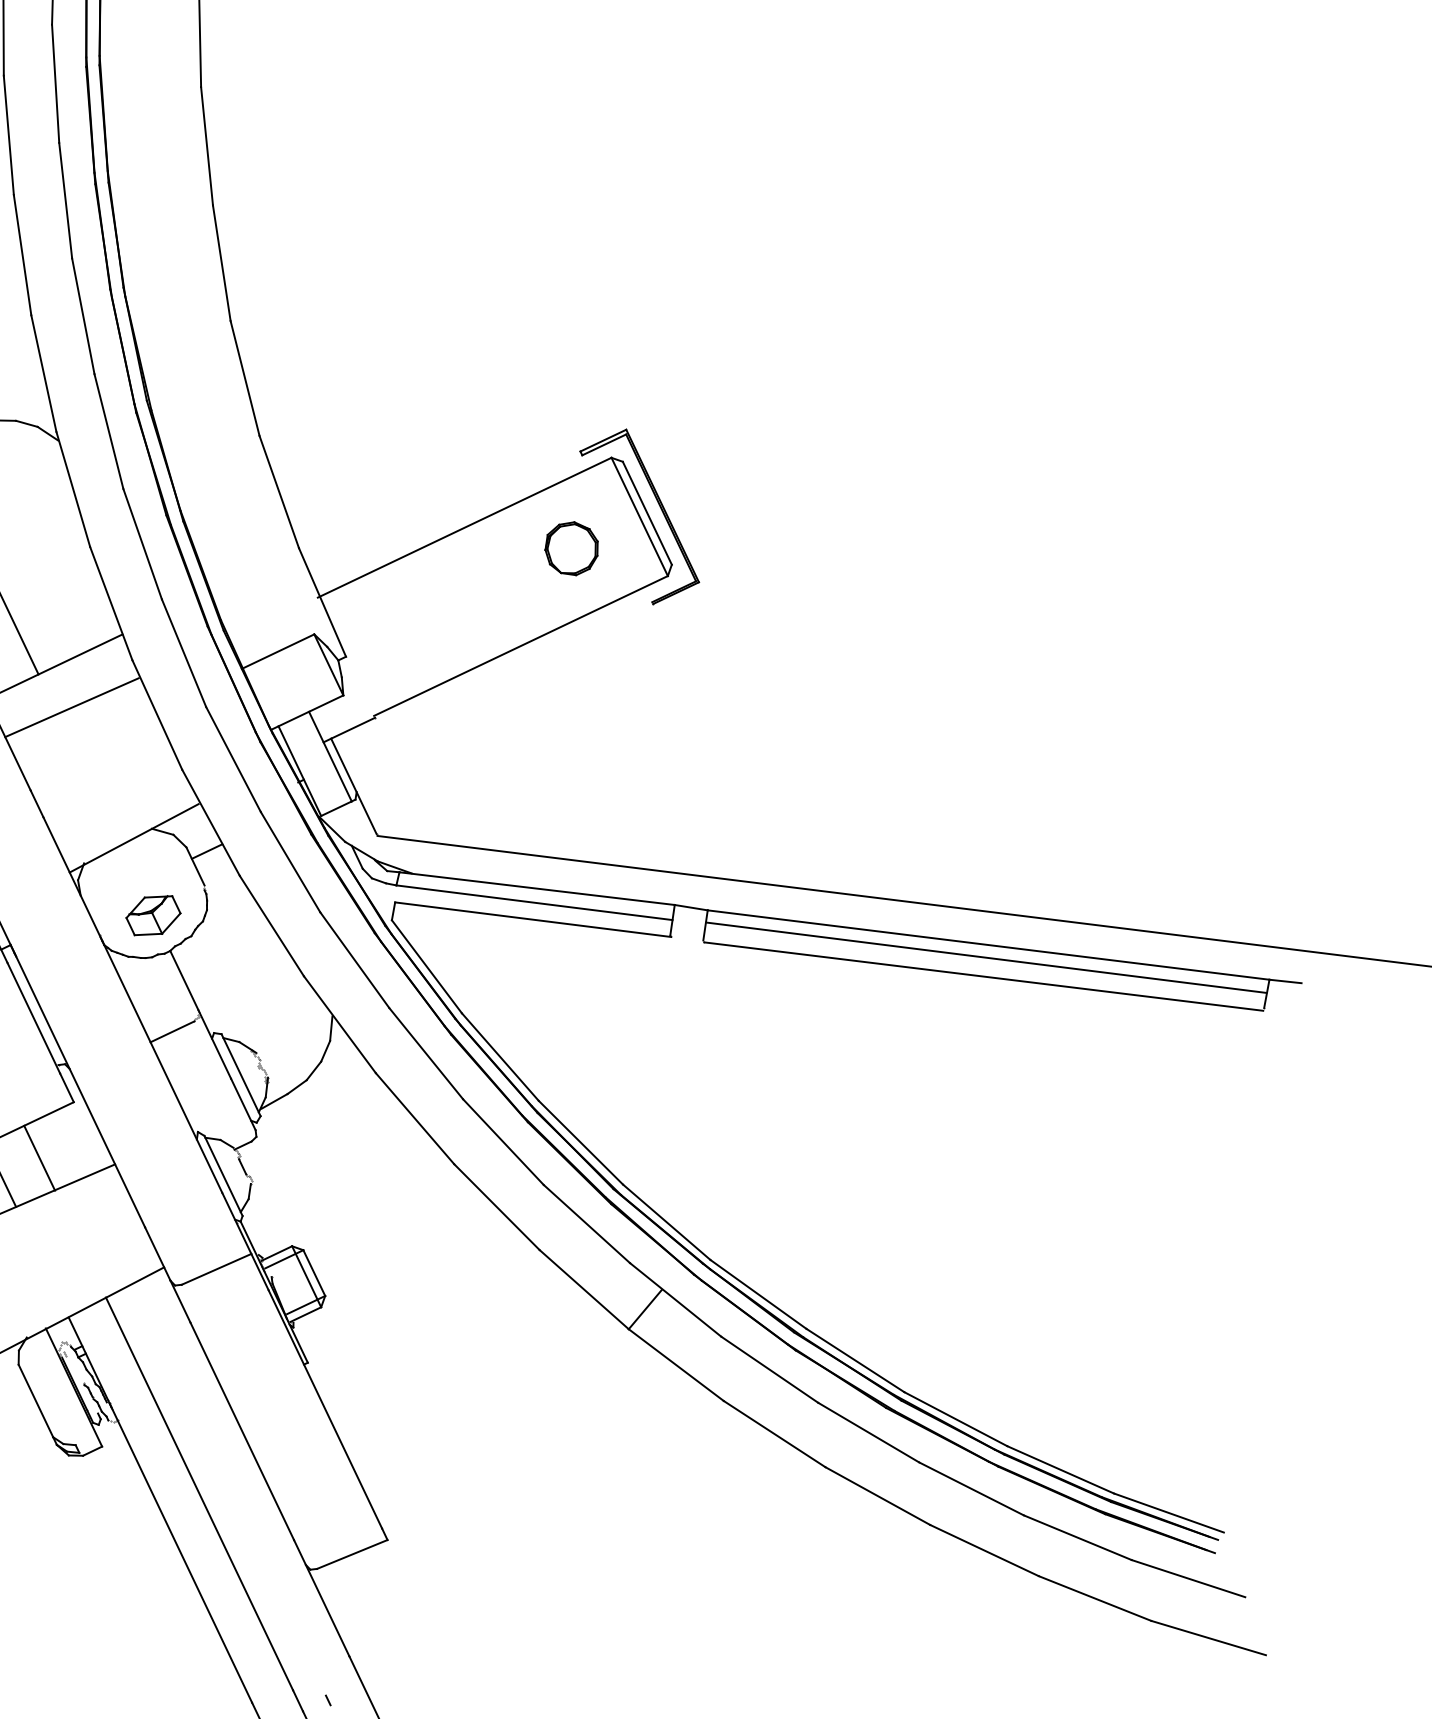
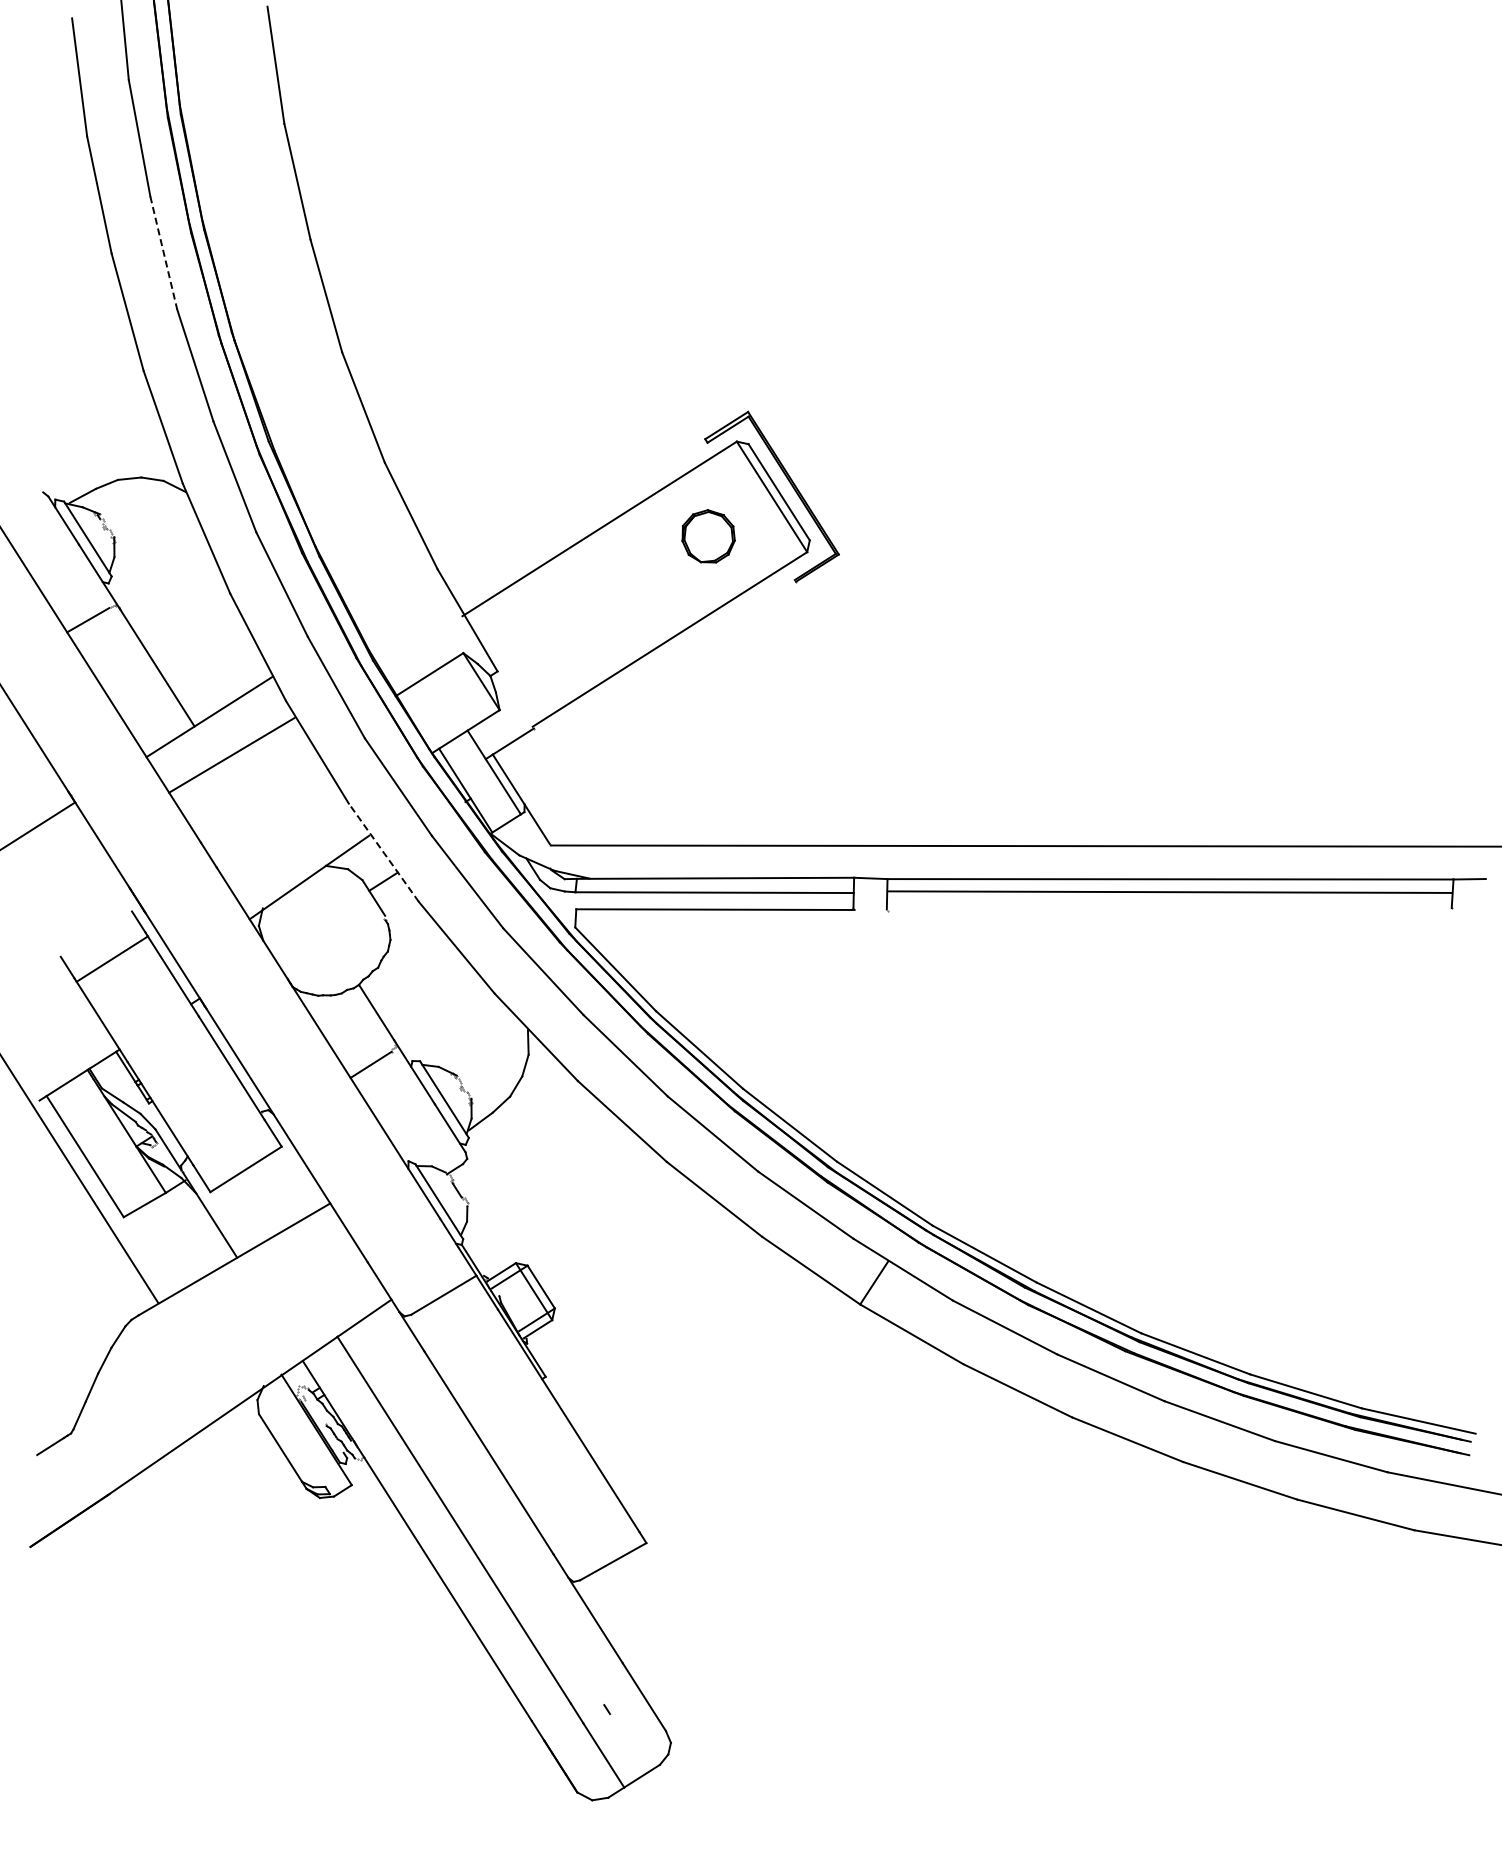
line: (65, 201) -> (163, 253), solid -> dashed
line: (210, 822) -> (383, 852), solid -> dashed
part: (152, 915) -> (337, 951), removed
line: (983, 976) -> (1169, 911), removed
line: (39, 1158) -> (254, 1206), removed

